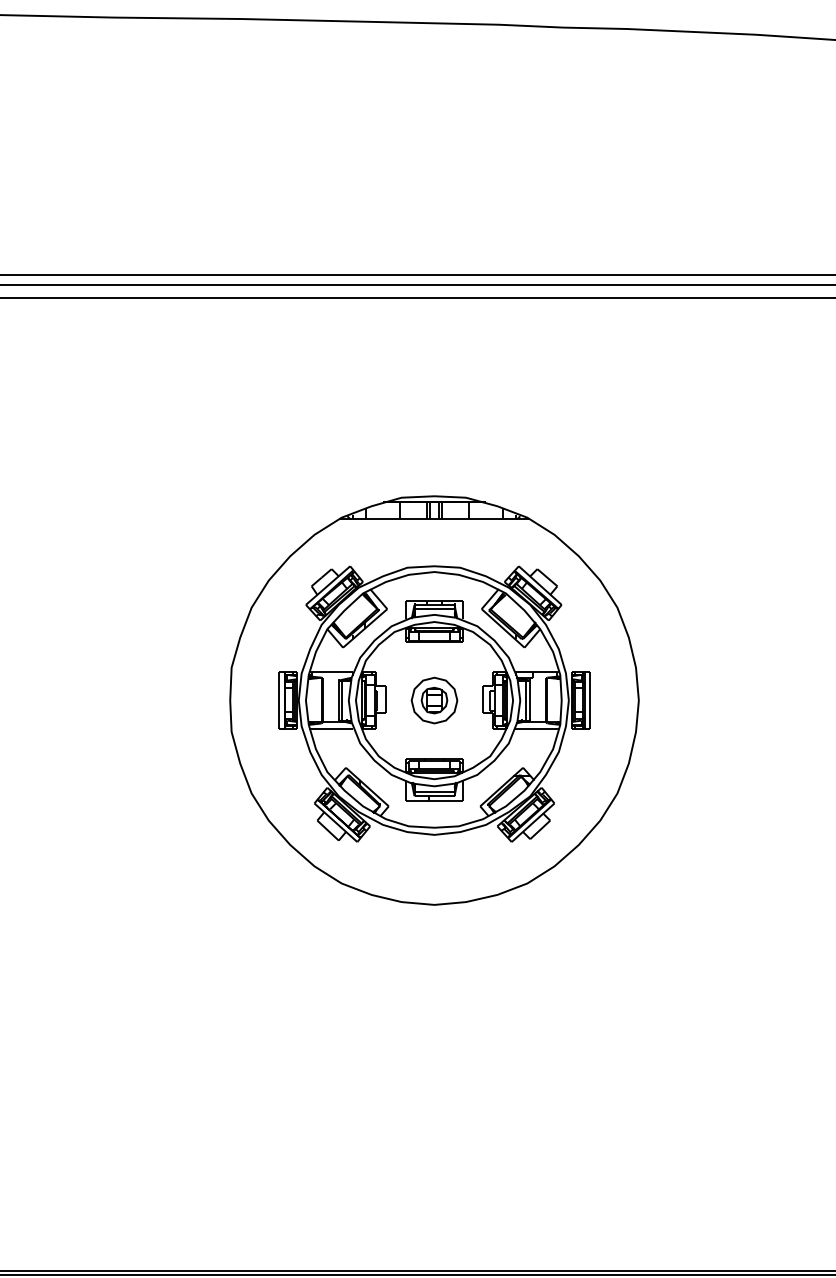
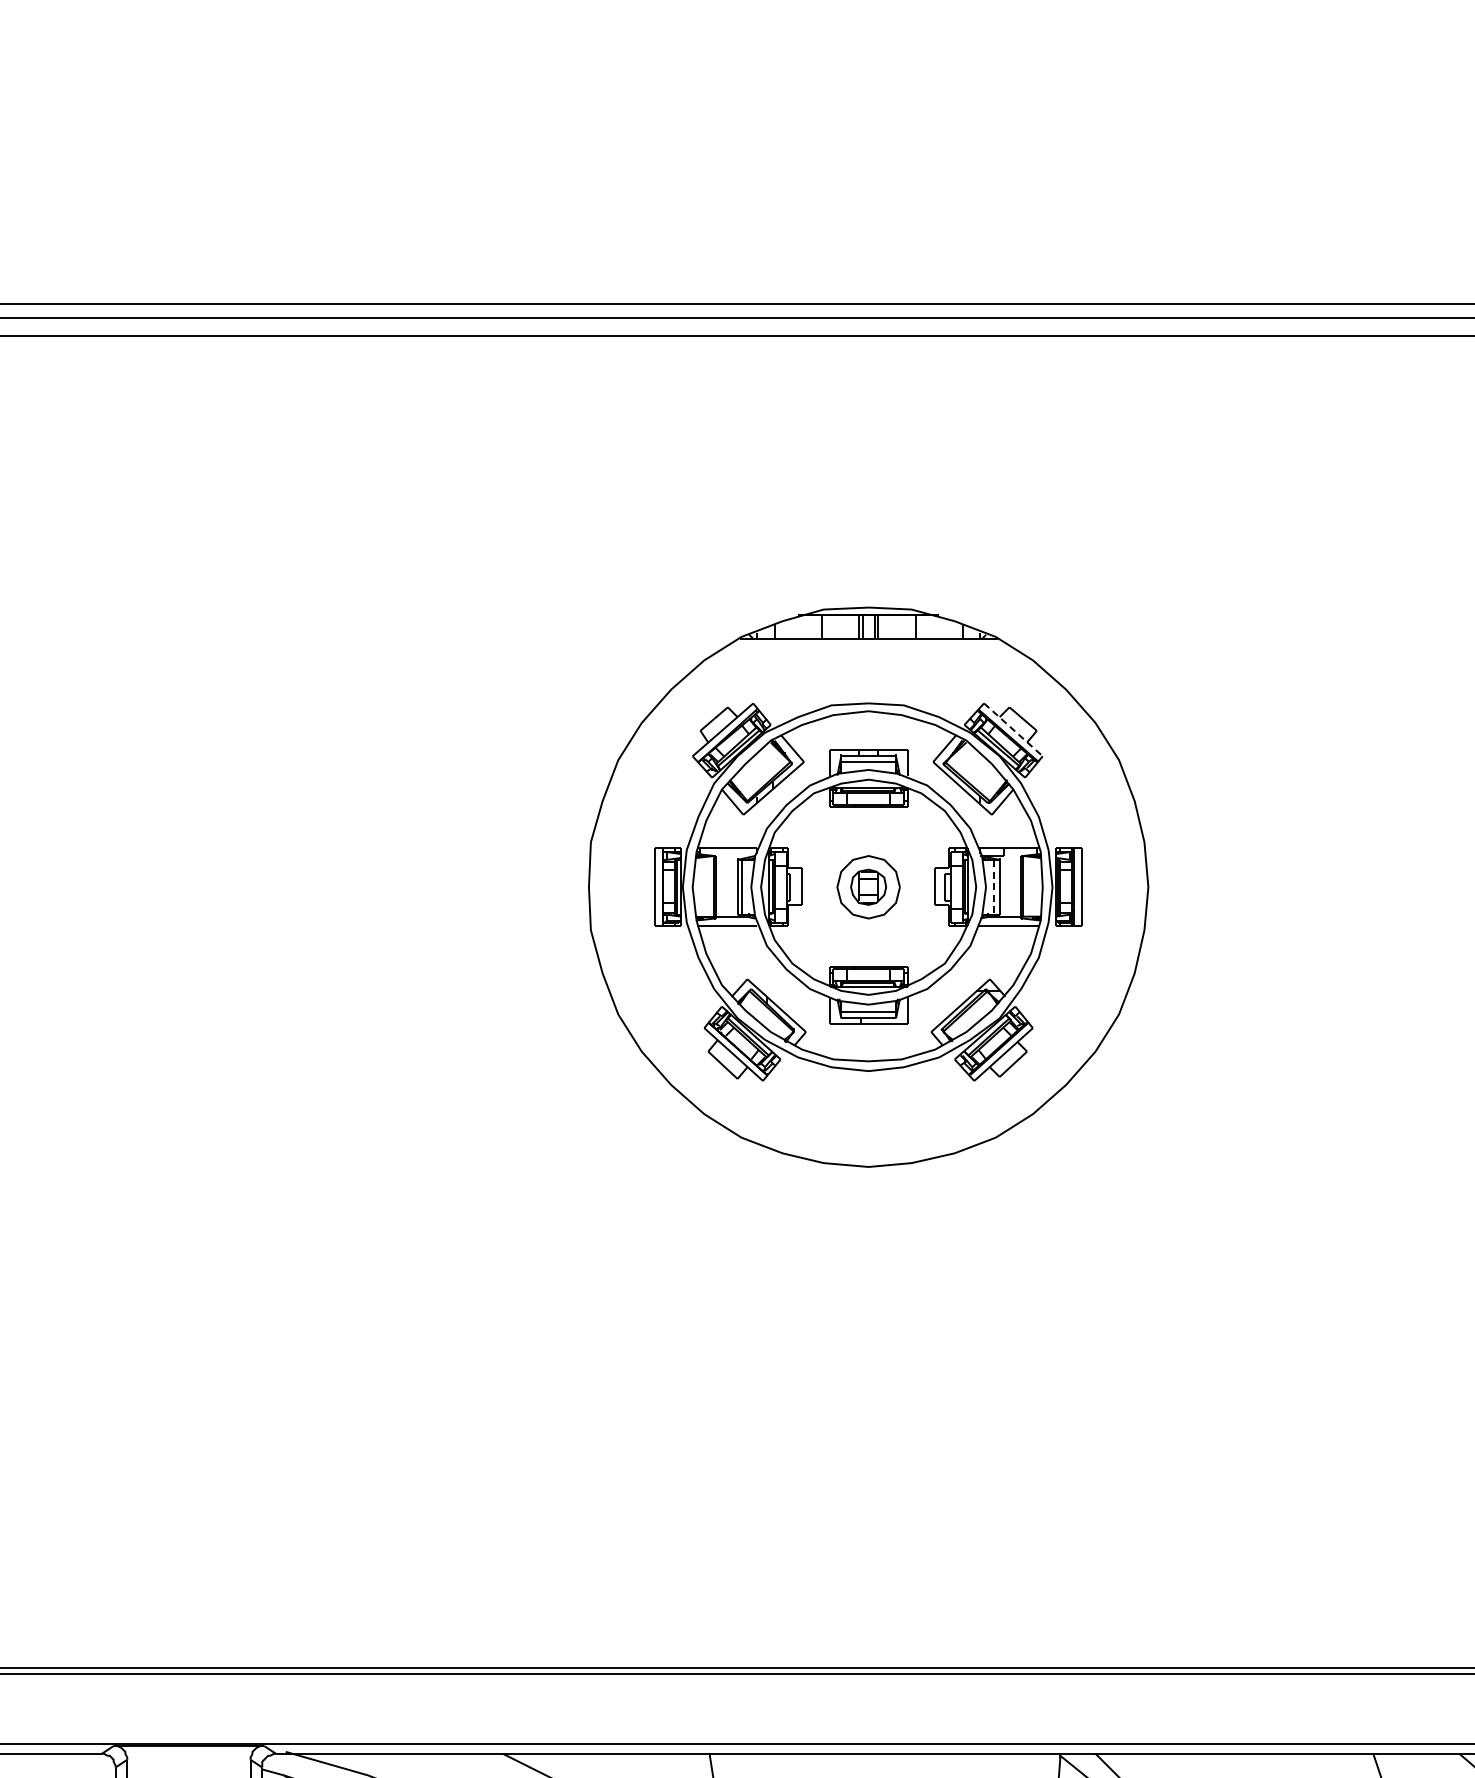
line: (540, 586) -> (1013, 730), solid -> dashed
line: (525, 700) -> (993, 887), solid -> dashed

